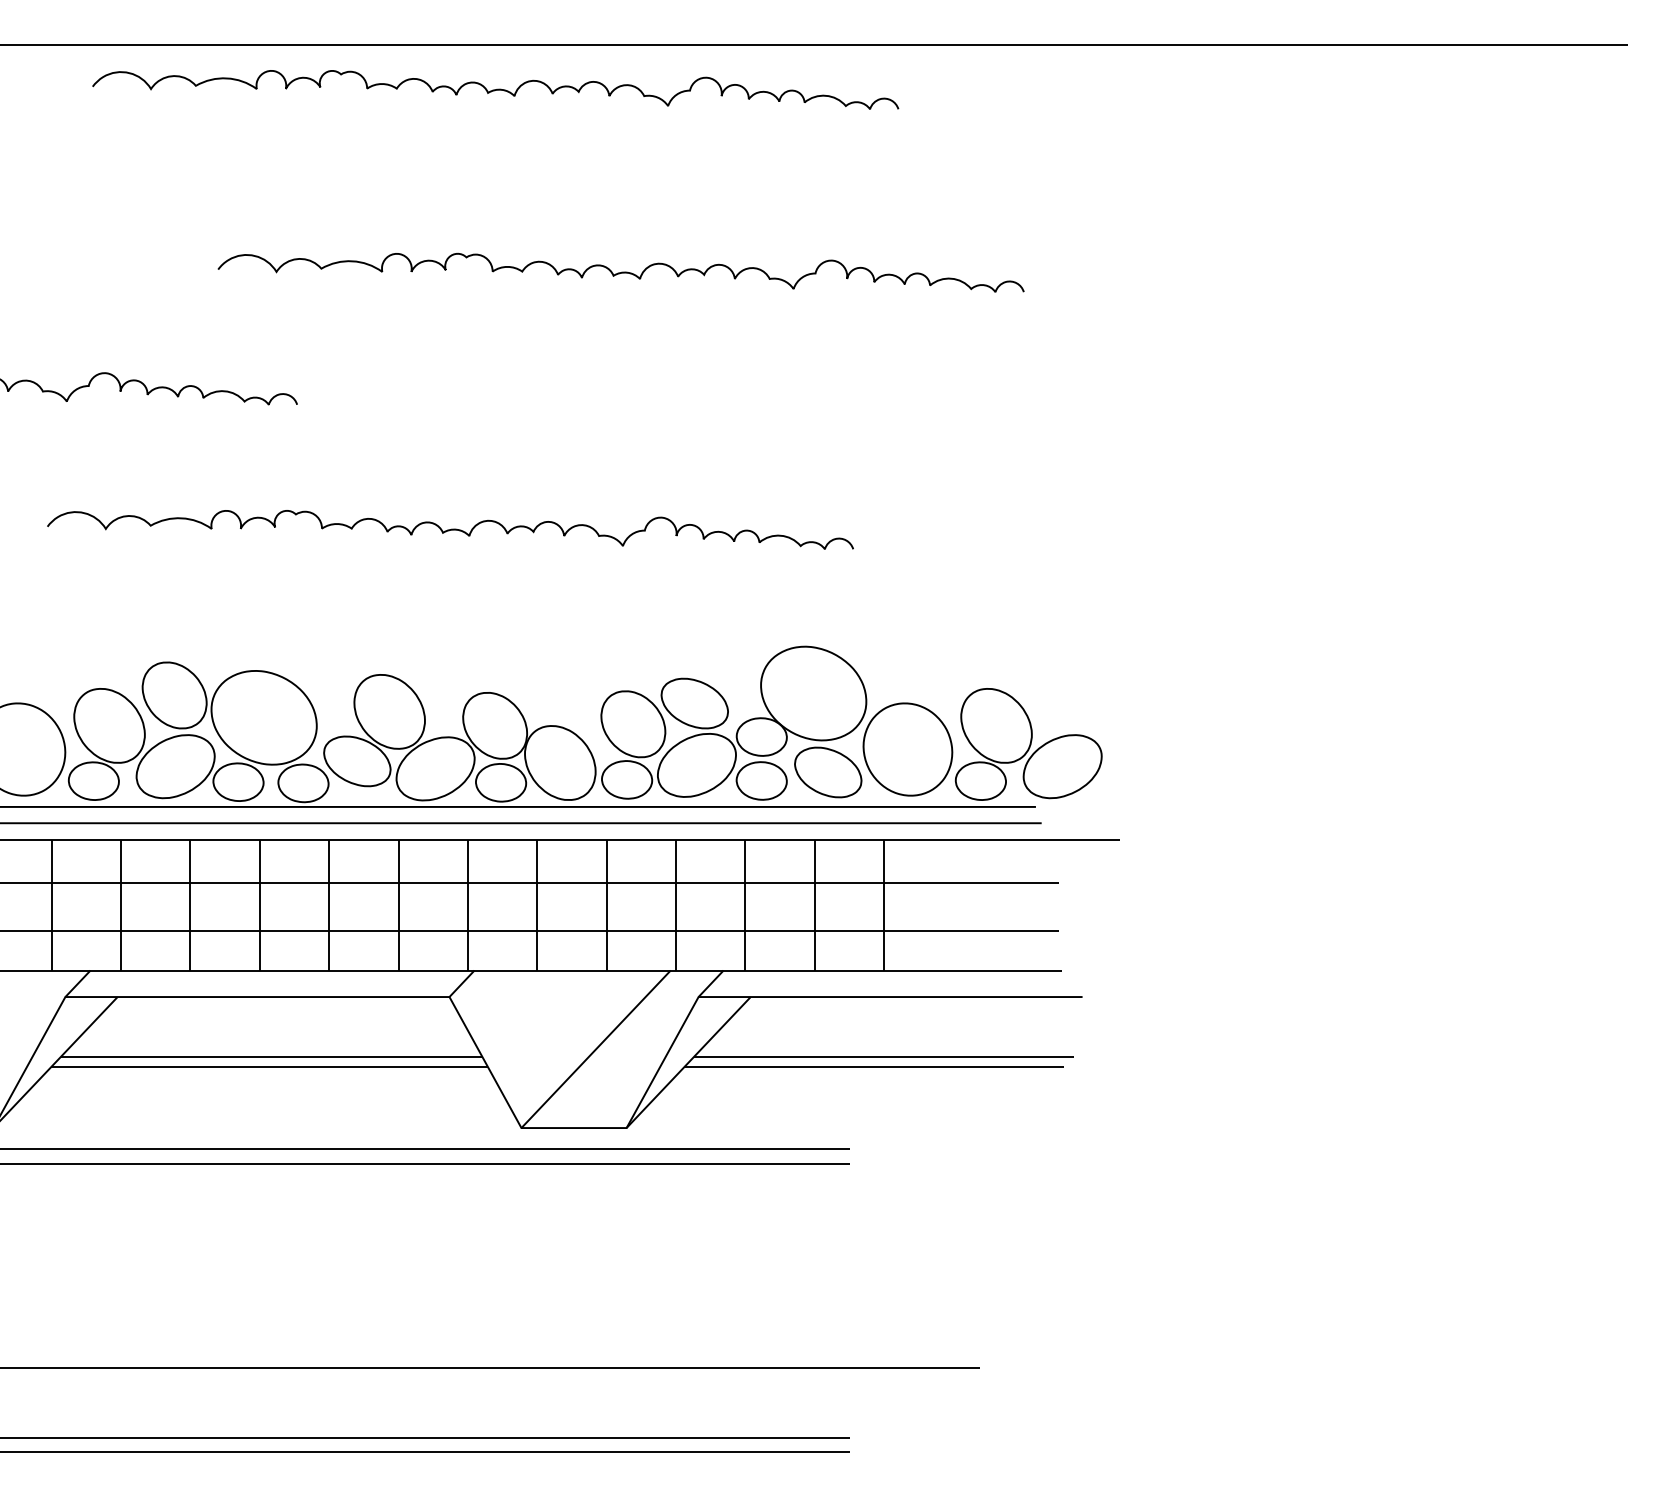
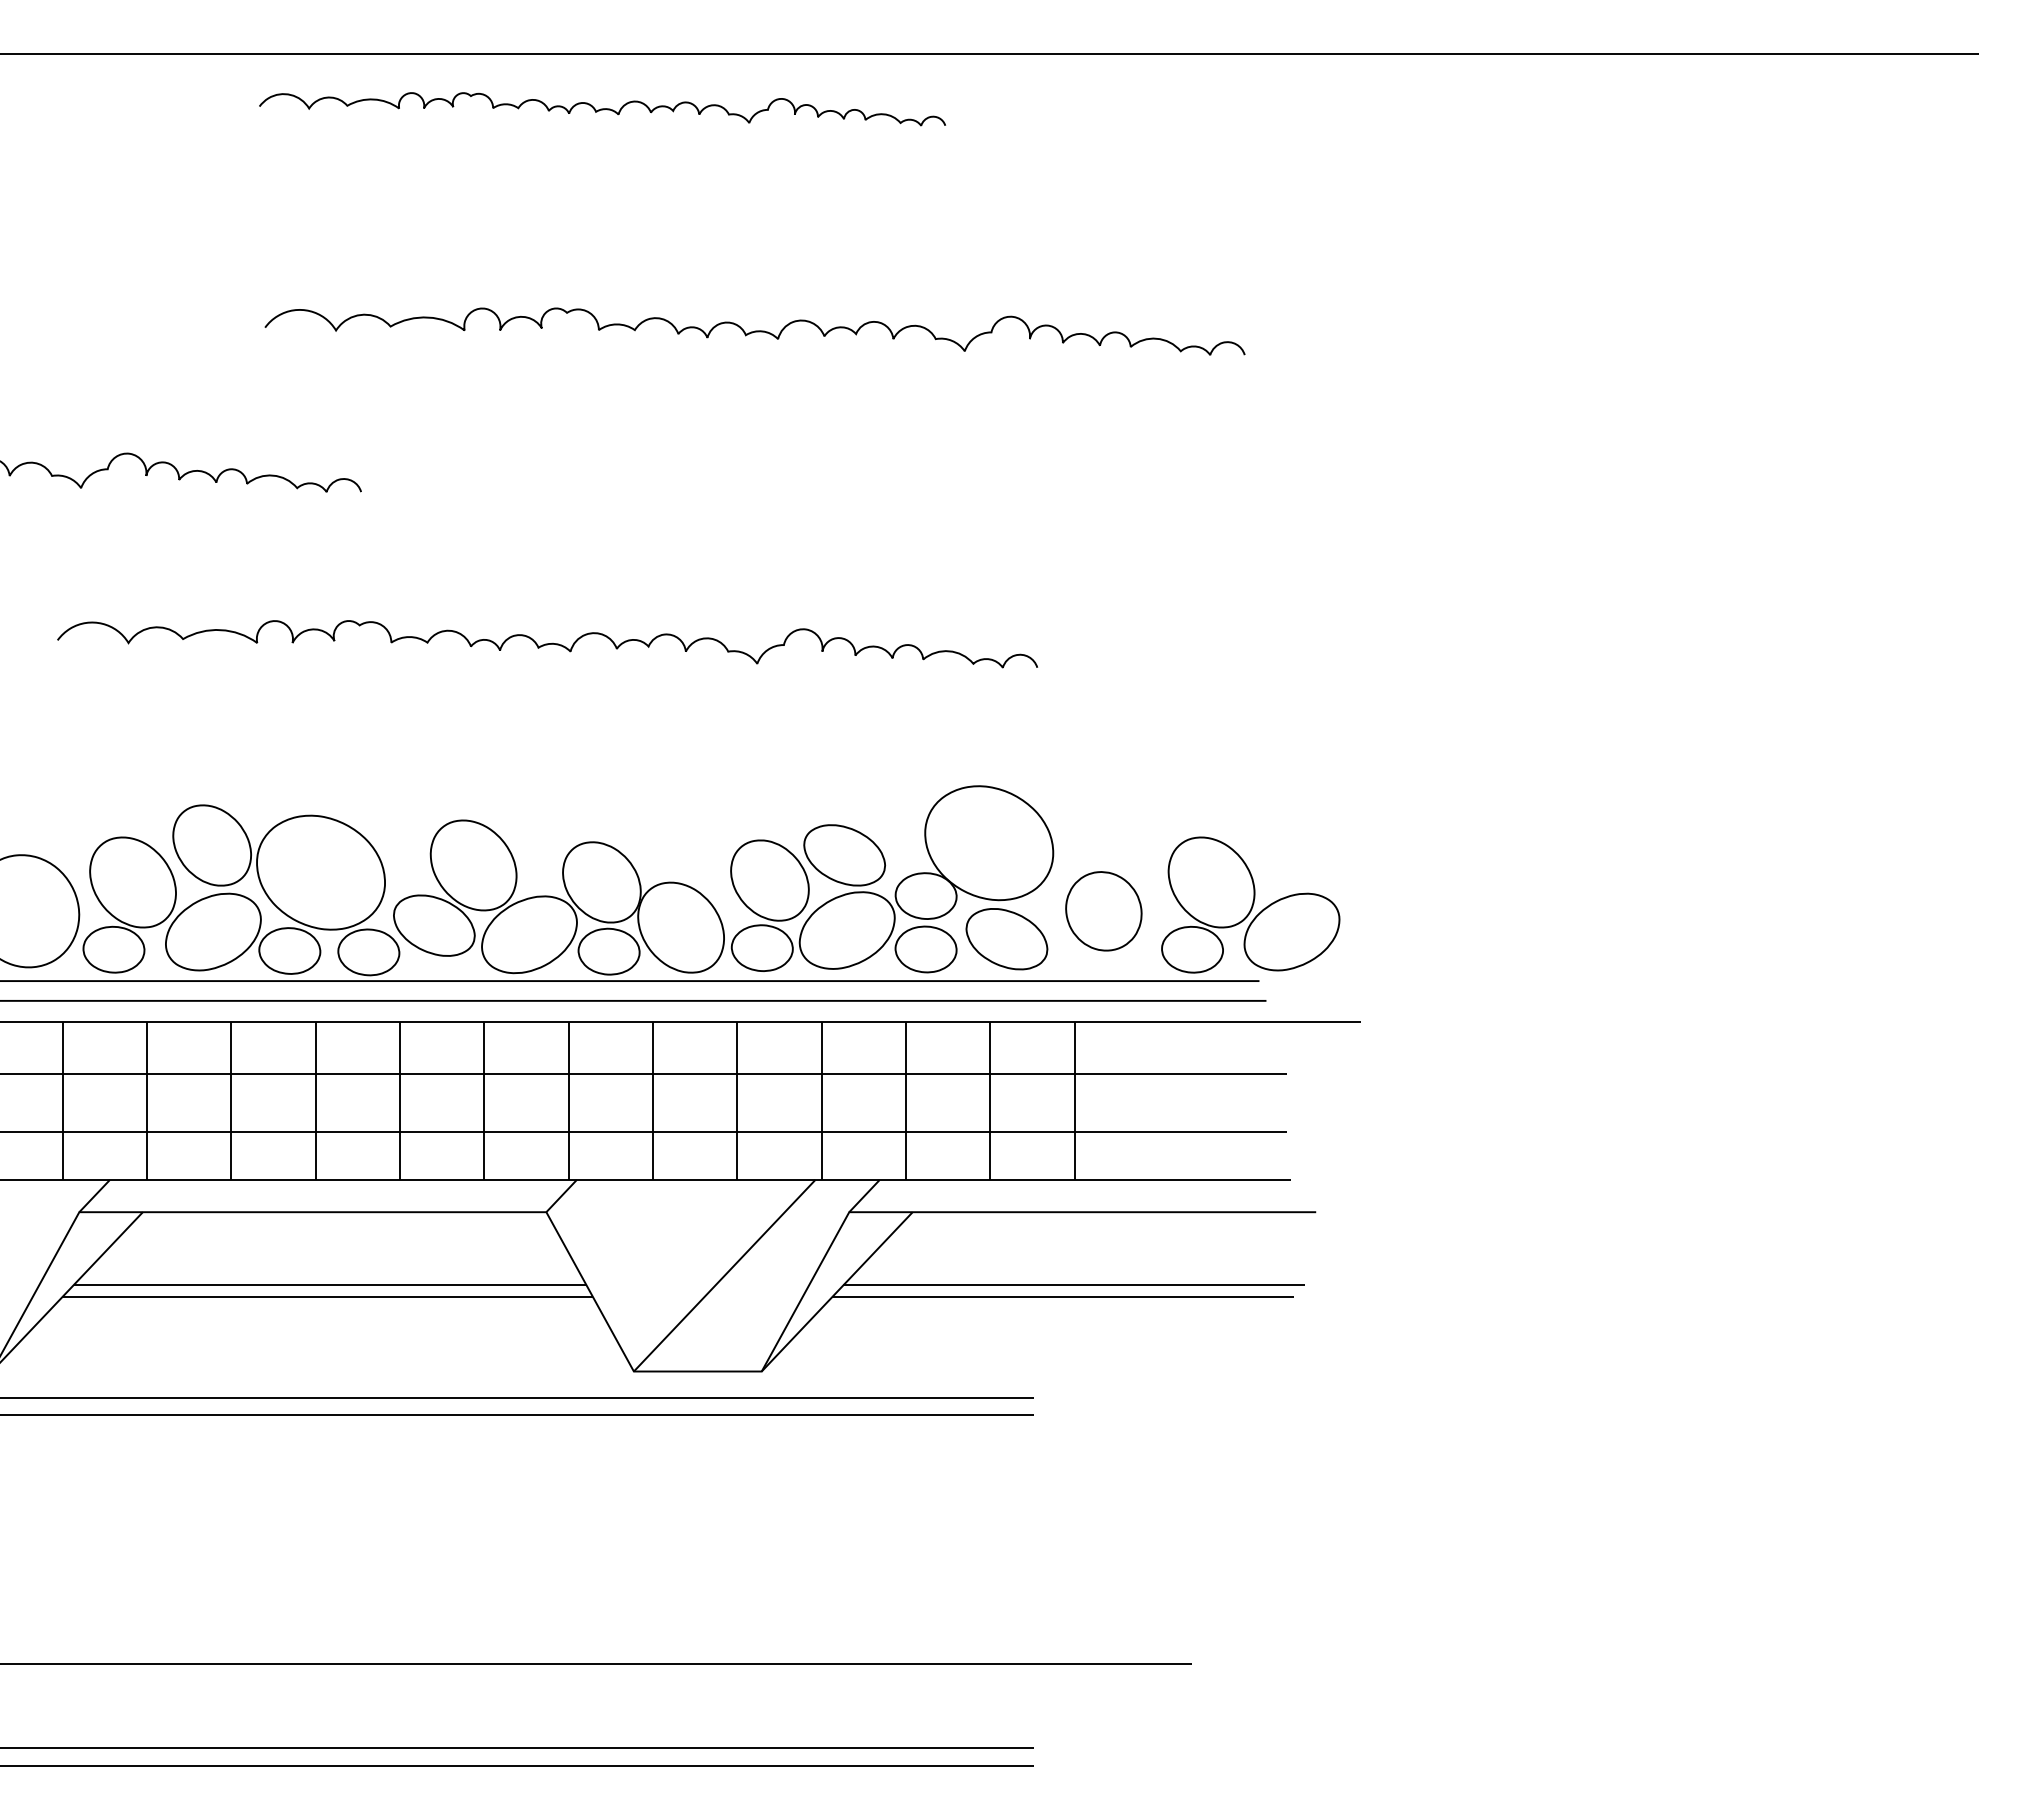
part: (495, 90) -> (602, 109), size x0.7
part: (907, 749) -> (1103, 911), size x0.7

